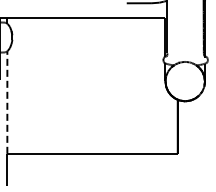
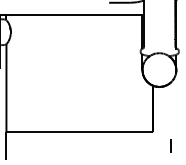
line: (7, 102) -> (6, 88), dashed -> solid
line: (198, 169) -> (170, 145), added

